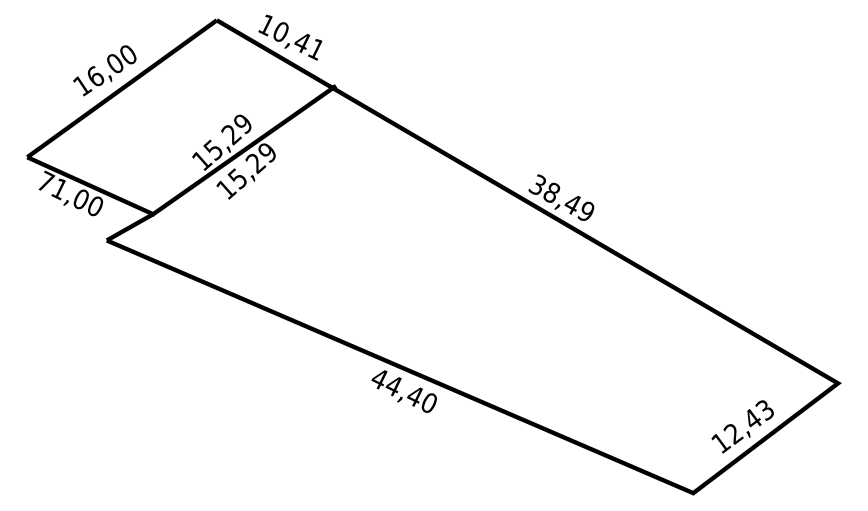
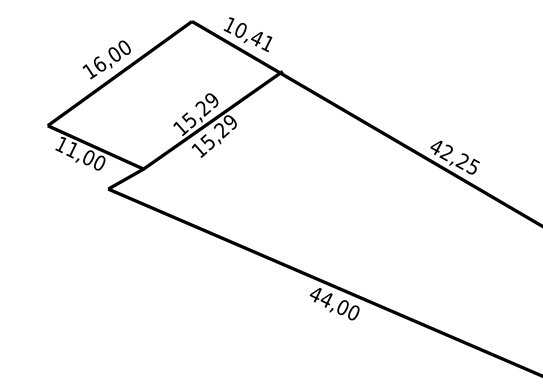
text: (46, 181) -> (62, 144), 71,00 -> 11,00
text: (561, 197) -> (454, 156), 38,49 -> 42,25
text: (414, 396) -> (342, 307), 44,40 -> 44,00

